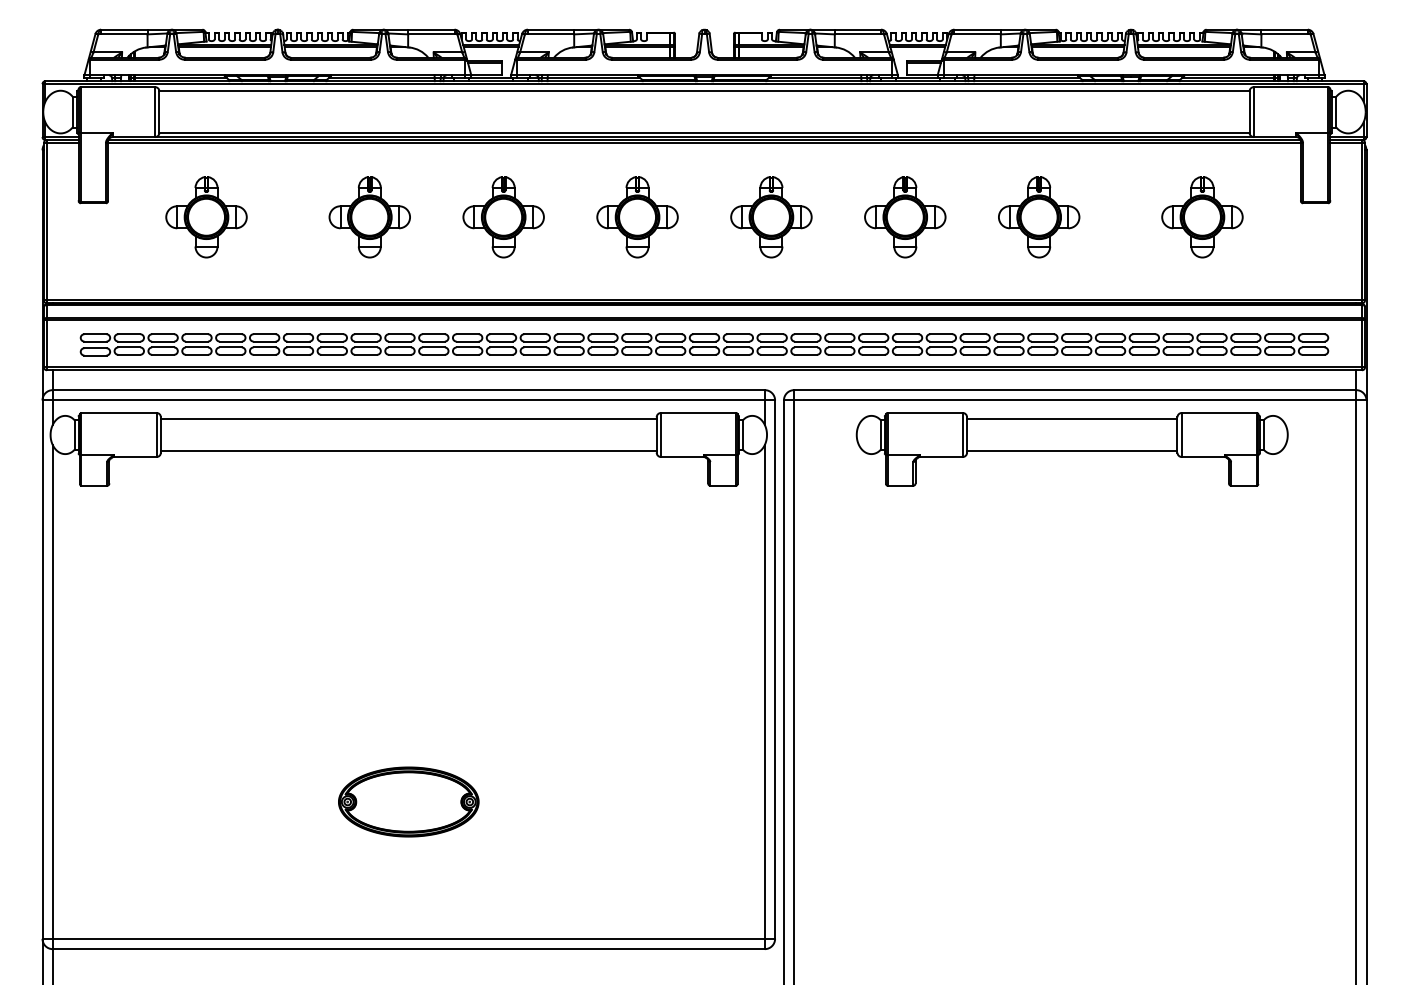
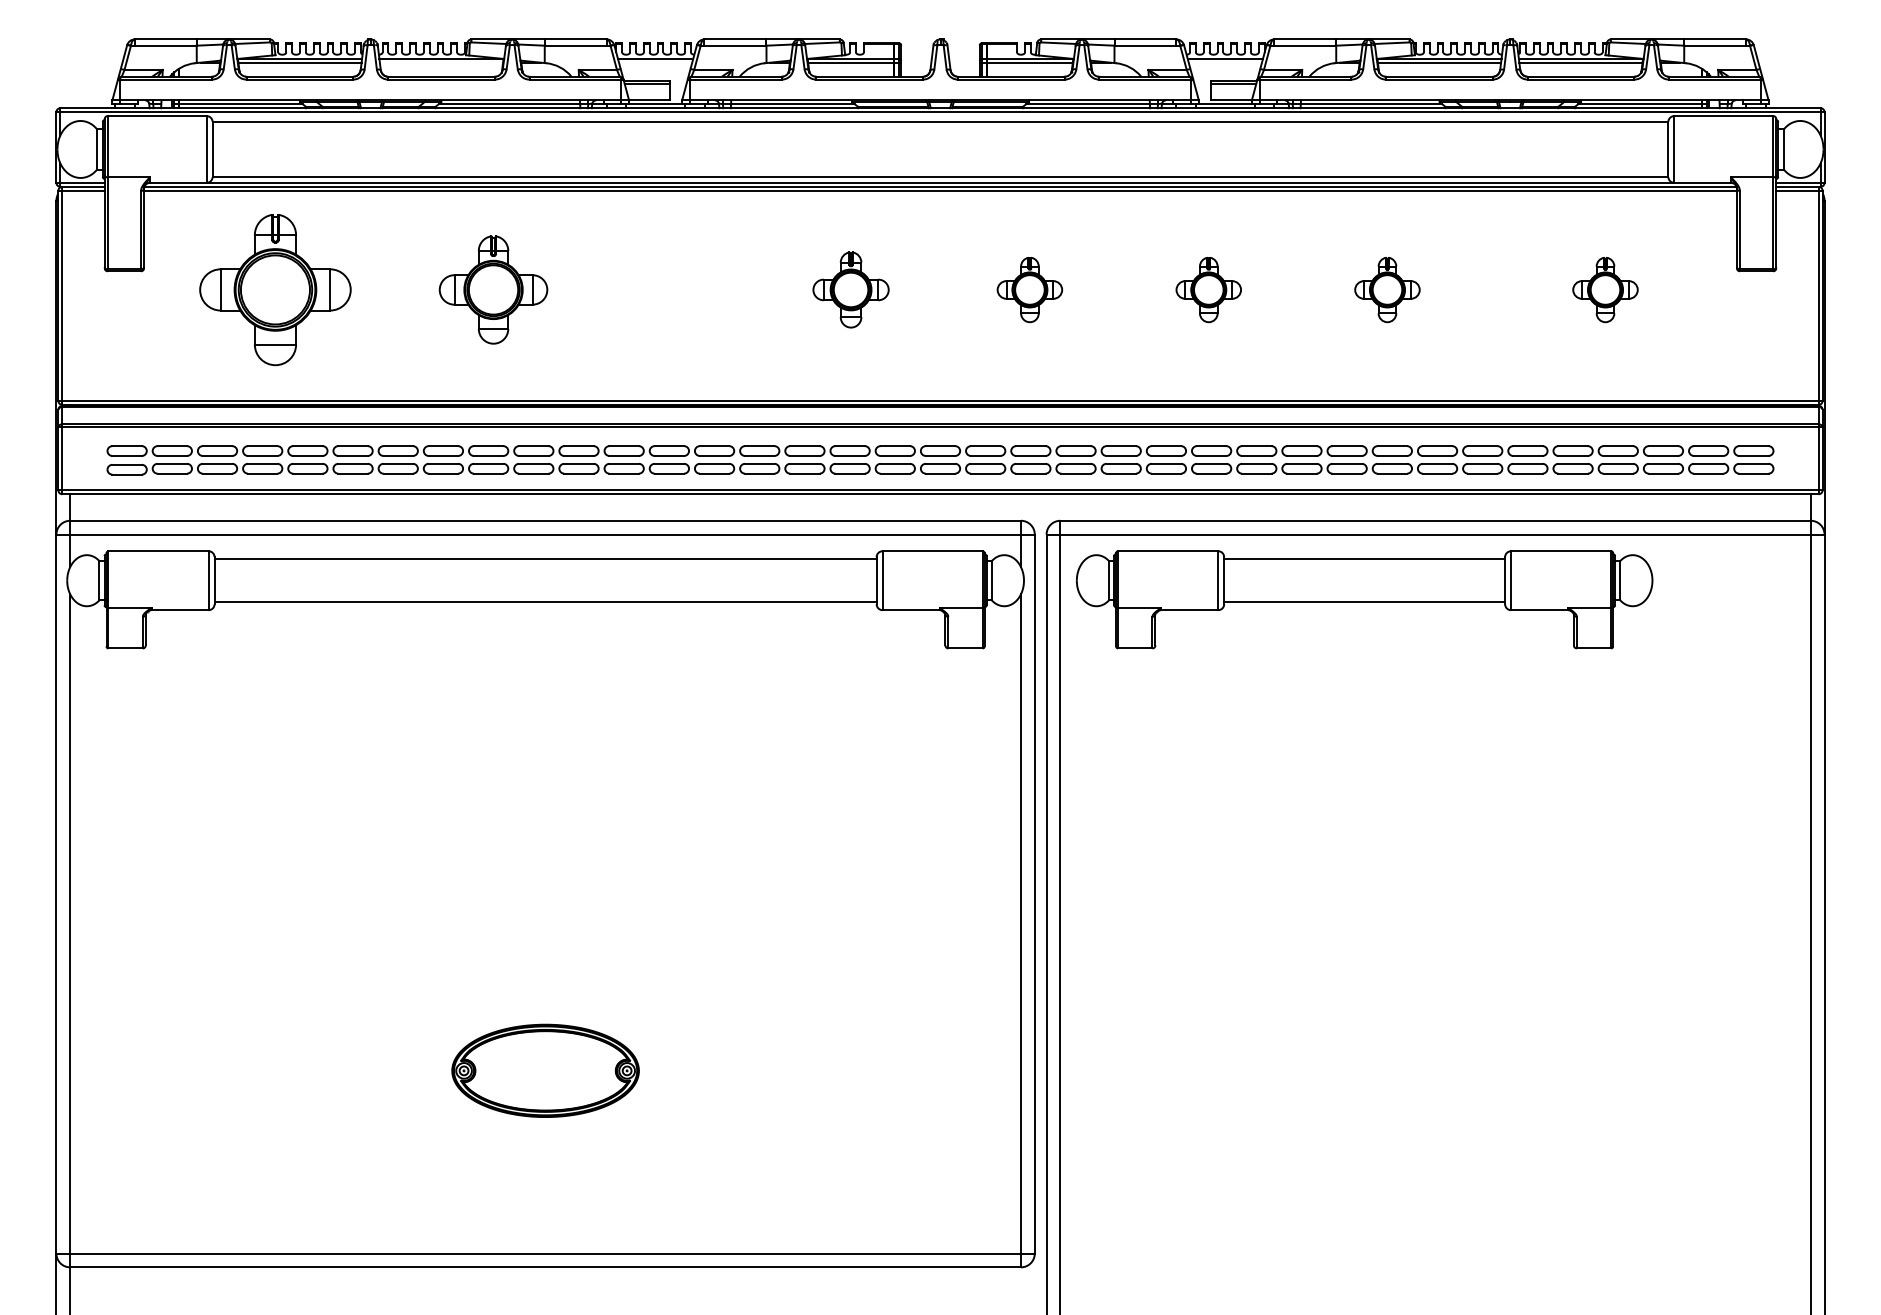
line: (330, 46) -> (441, 62), removed
line: (491, 46) -> (655, 62), removed
line: (917, 46) -> (1224, 62), removed
part: (206, 216) -> (275, 289), size x1.4
part: (503, 216) -> (671, 289), removed
part: (637, 216) -> (850, 289), size x0.7
part: (771, 216) -> (1029, 289), size x0.6
part: (905, 216) -> (1208, 289), size x0.6
part: (1039, 216) -> (1387, 289), size x0.6
part: (1202, 216) -> (1605, 289), size x0.6
part: (1072, 449) -> (1364, 599), moved

